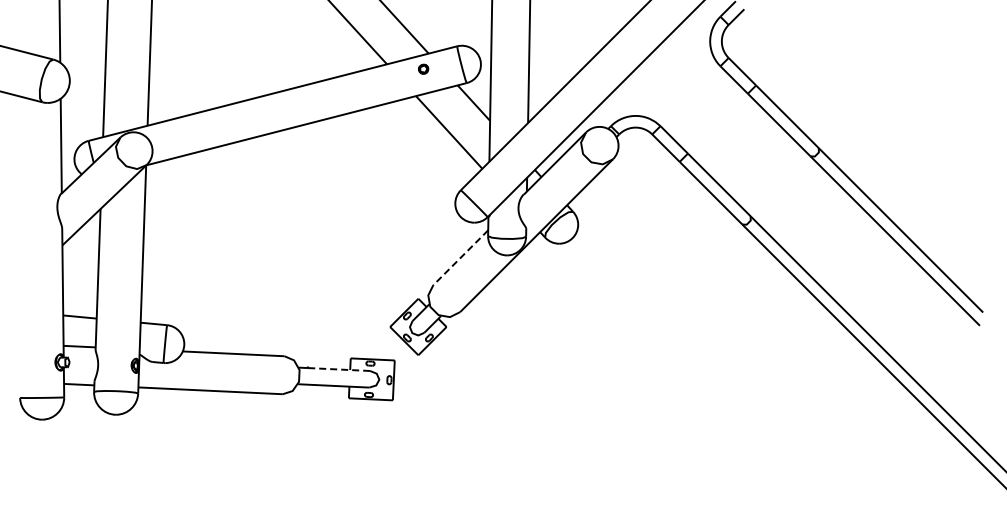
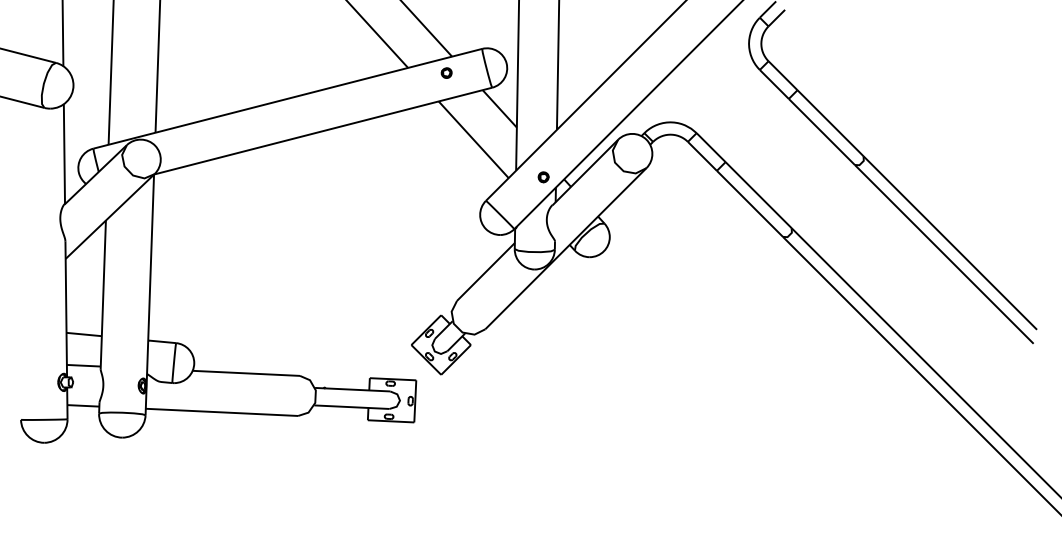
part: (515, 167) -> (543, 176), added
line: (460, 257) -> (485, 271), dashed -> solid
line: (339, 369) -> (357, 389), dashed -> solid

